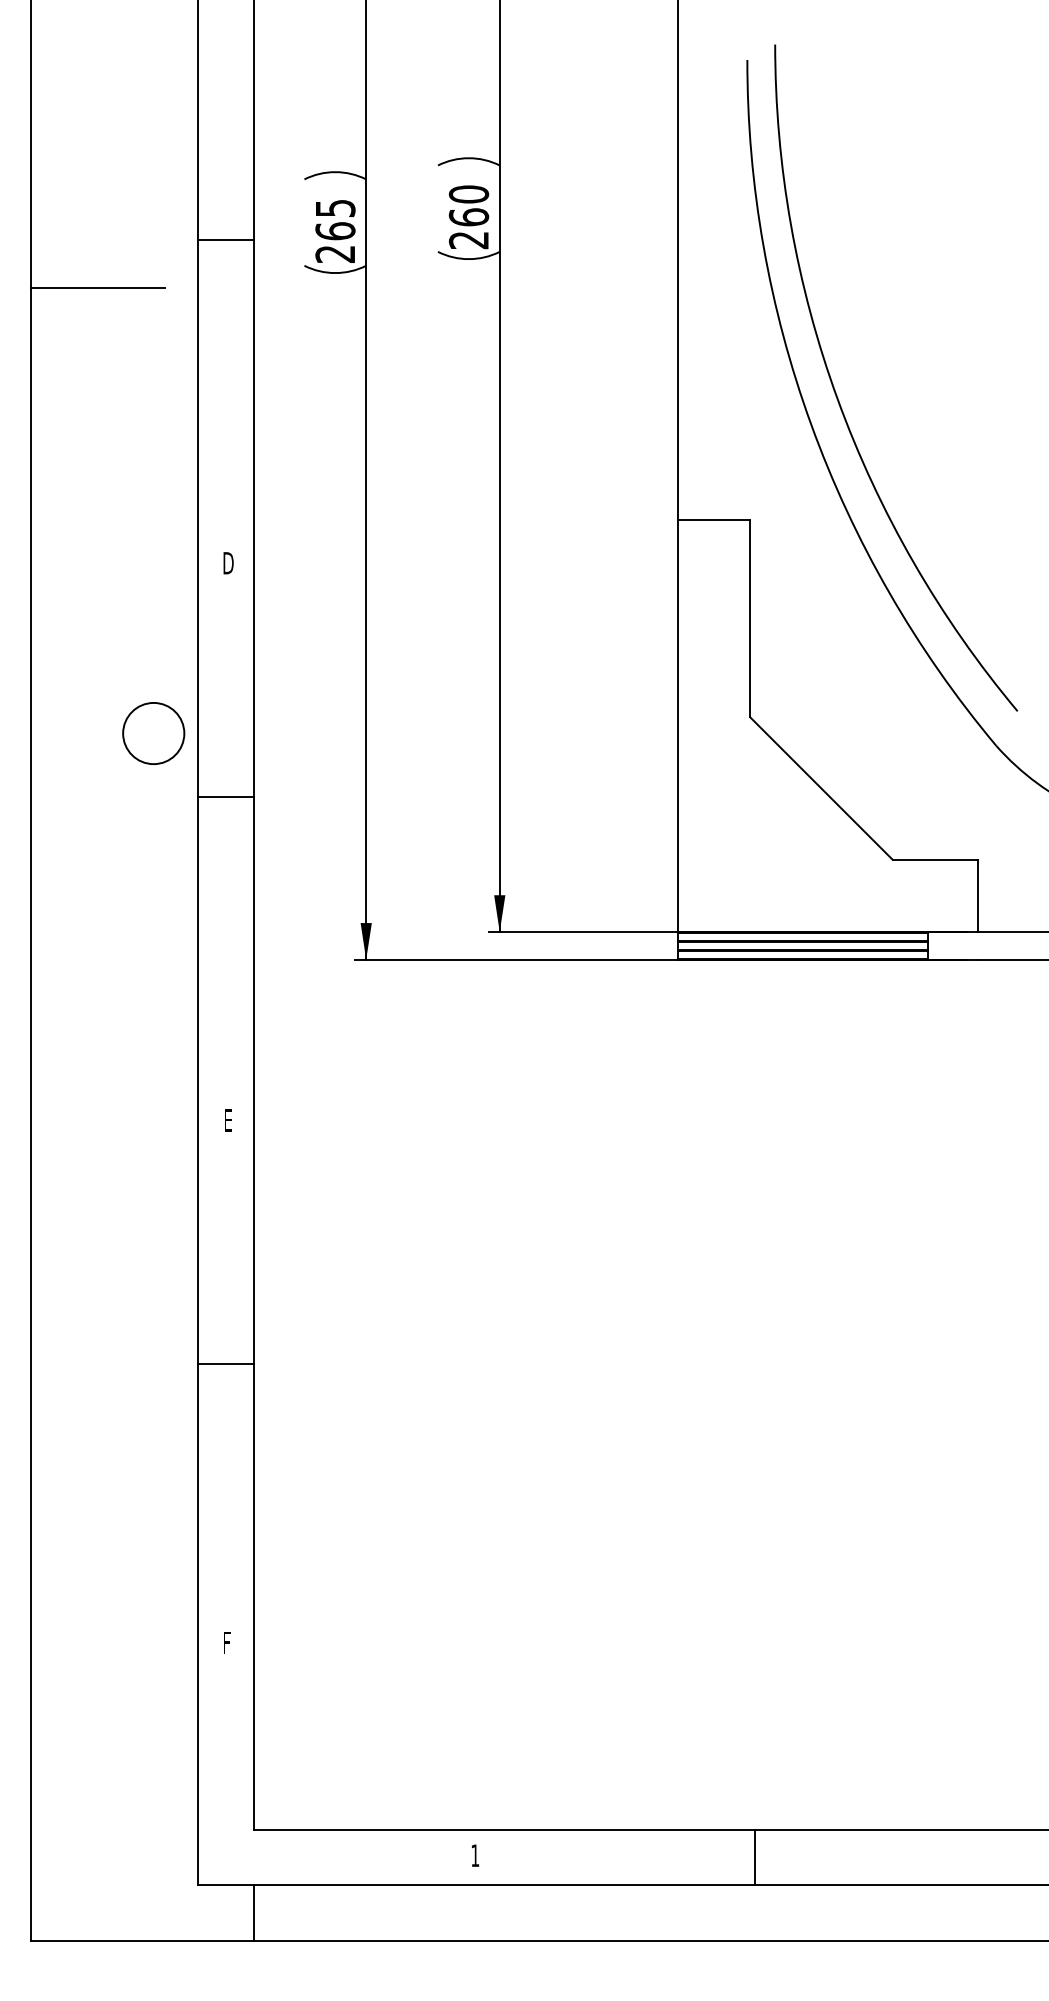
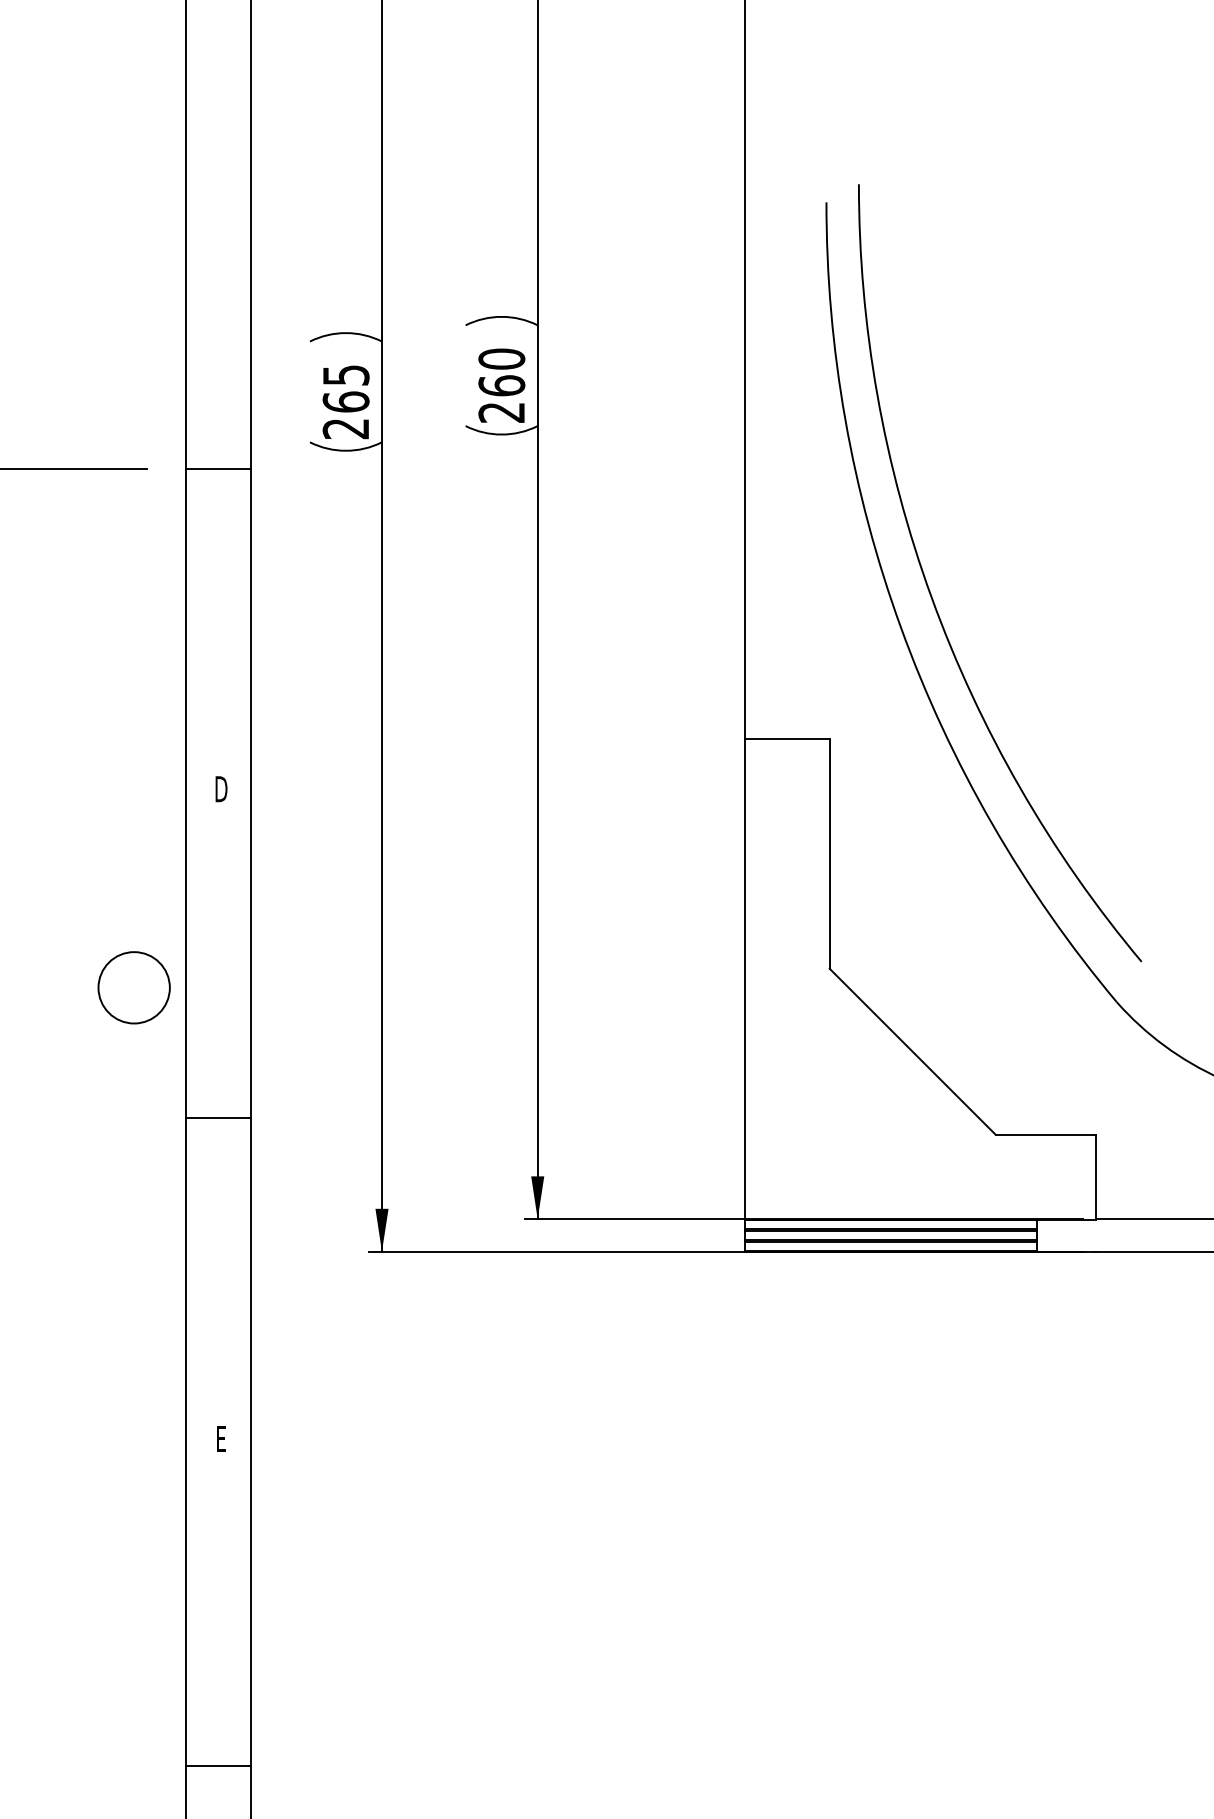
line: (225, 240) -> (217, 468), moved
line: (225, 796) -> (217, 1117), moved
line: (225, 1364) -> (217, 1766), moved

